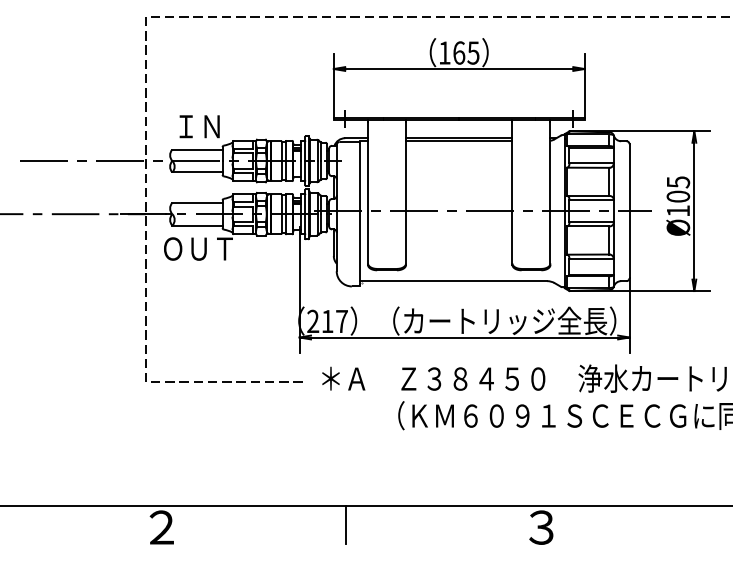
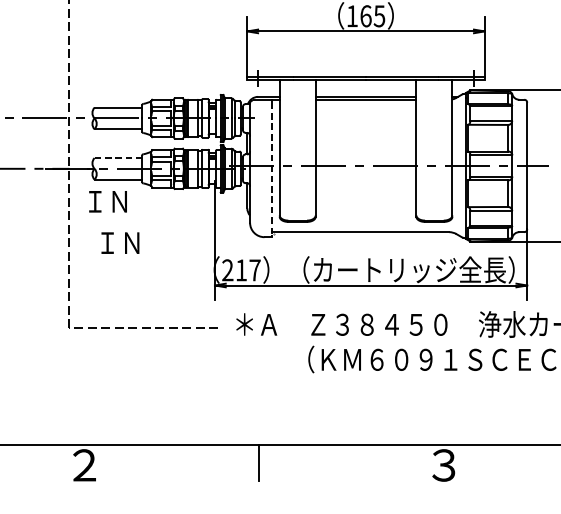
text: (199, 126) -> (120, 242), moved
line: (198, 202) -> (119, 157), solid -> dashed
line: (359, 214) -> (271, 169), solid -> dashed
text: (198, 248) -> (119, 201), ＯＵＴ -> ＩＮ

